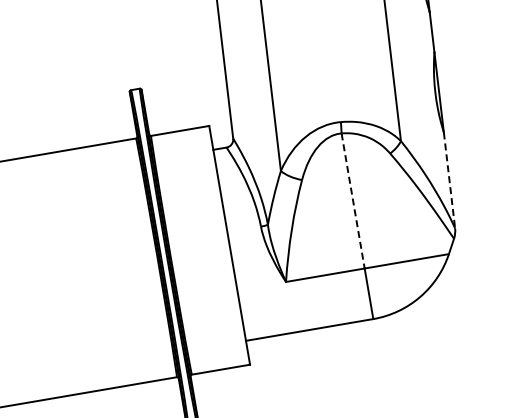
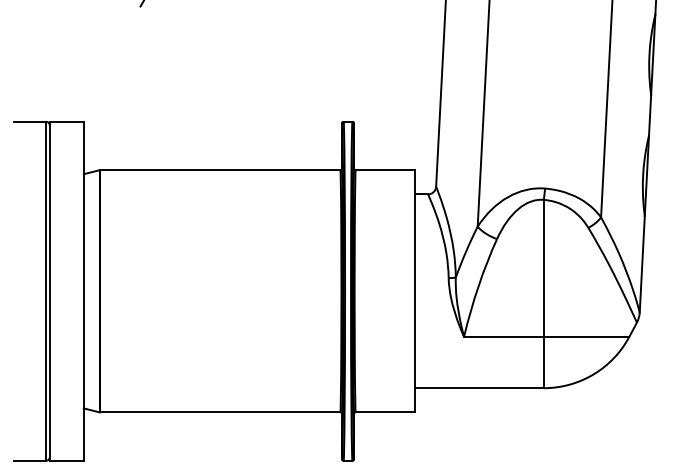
line: (449, 180) -> (642, 264), dashed -> solid
line: (352, 201) -> (543, 268), dashed -> solid

